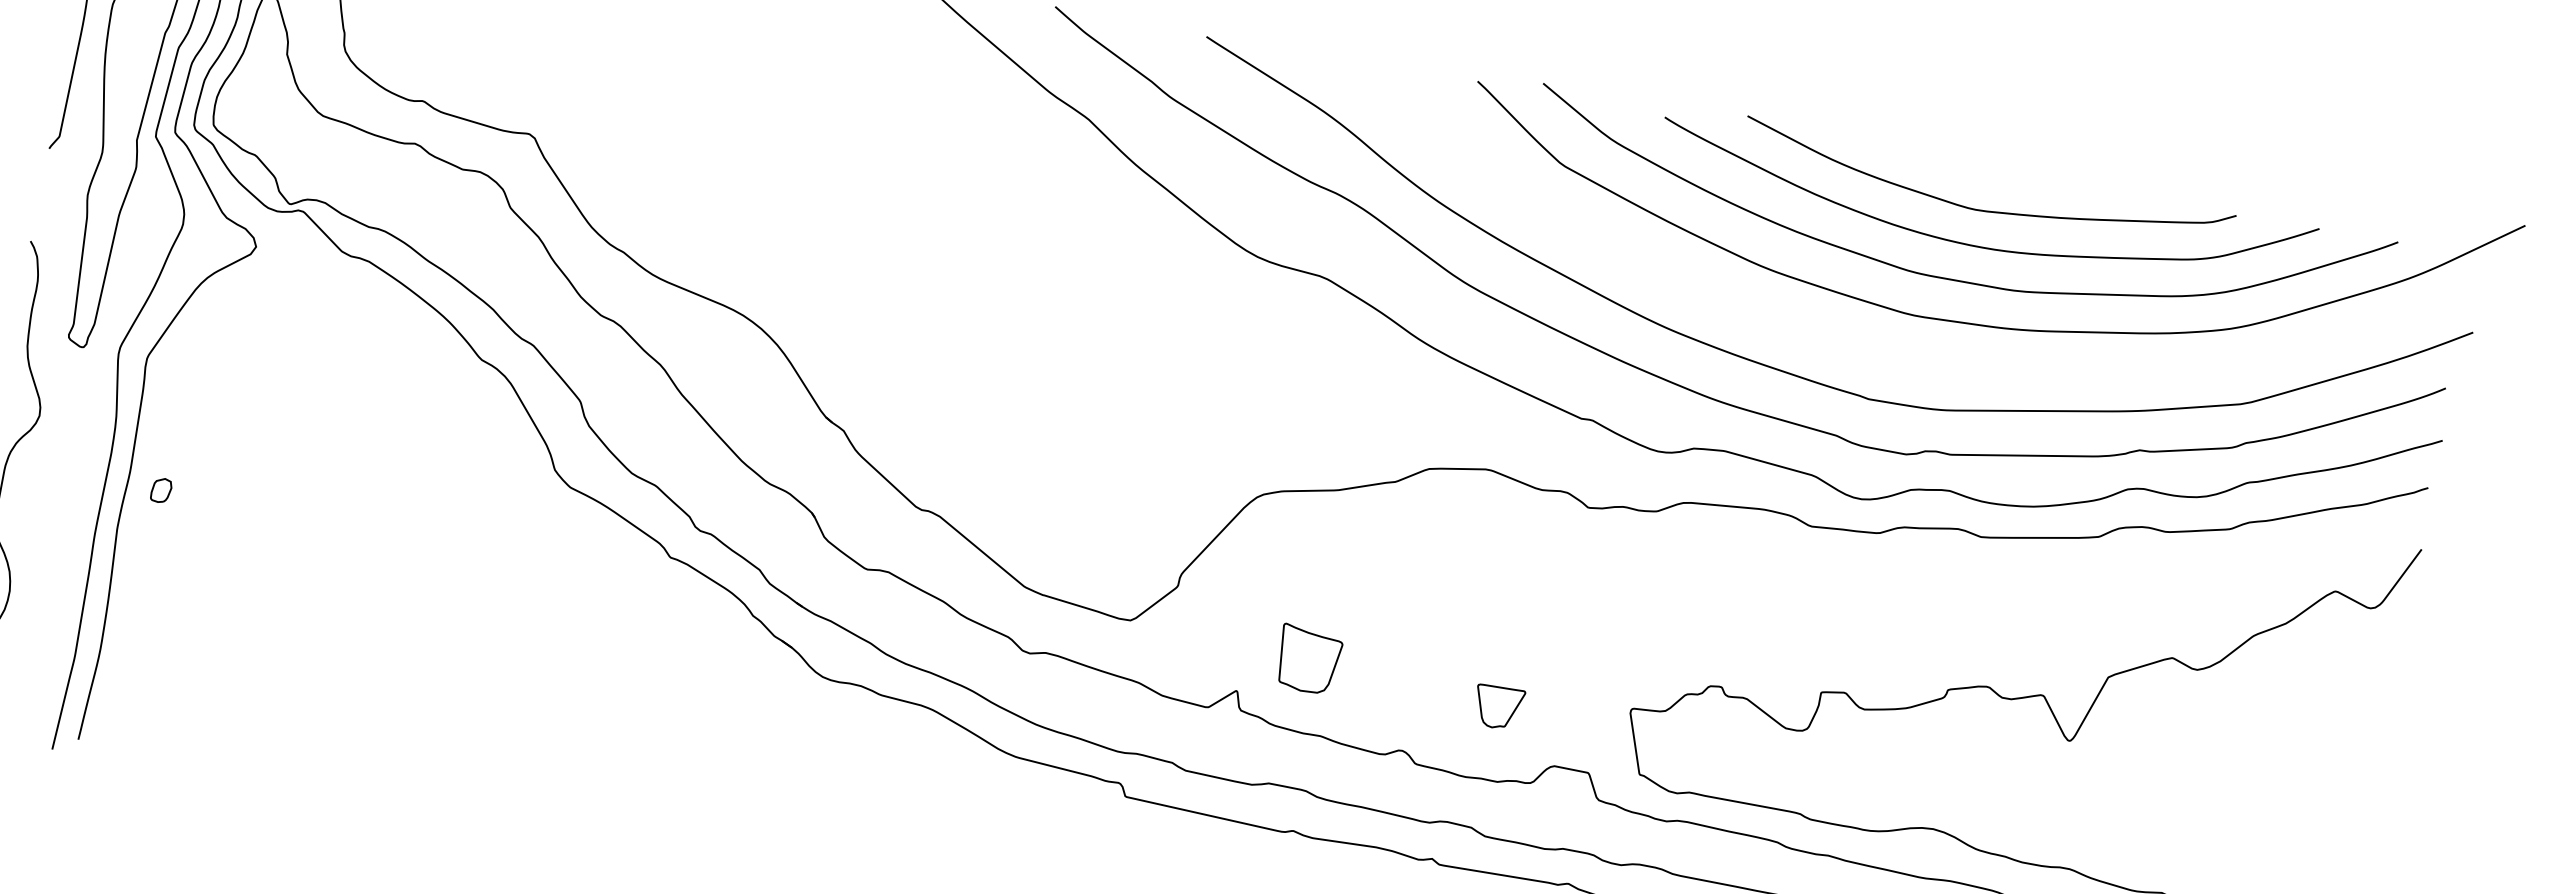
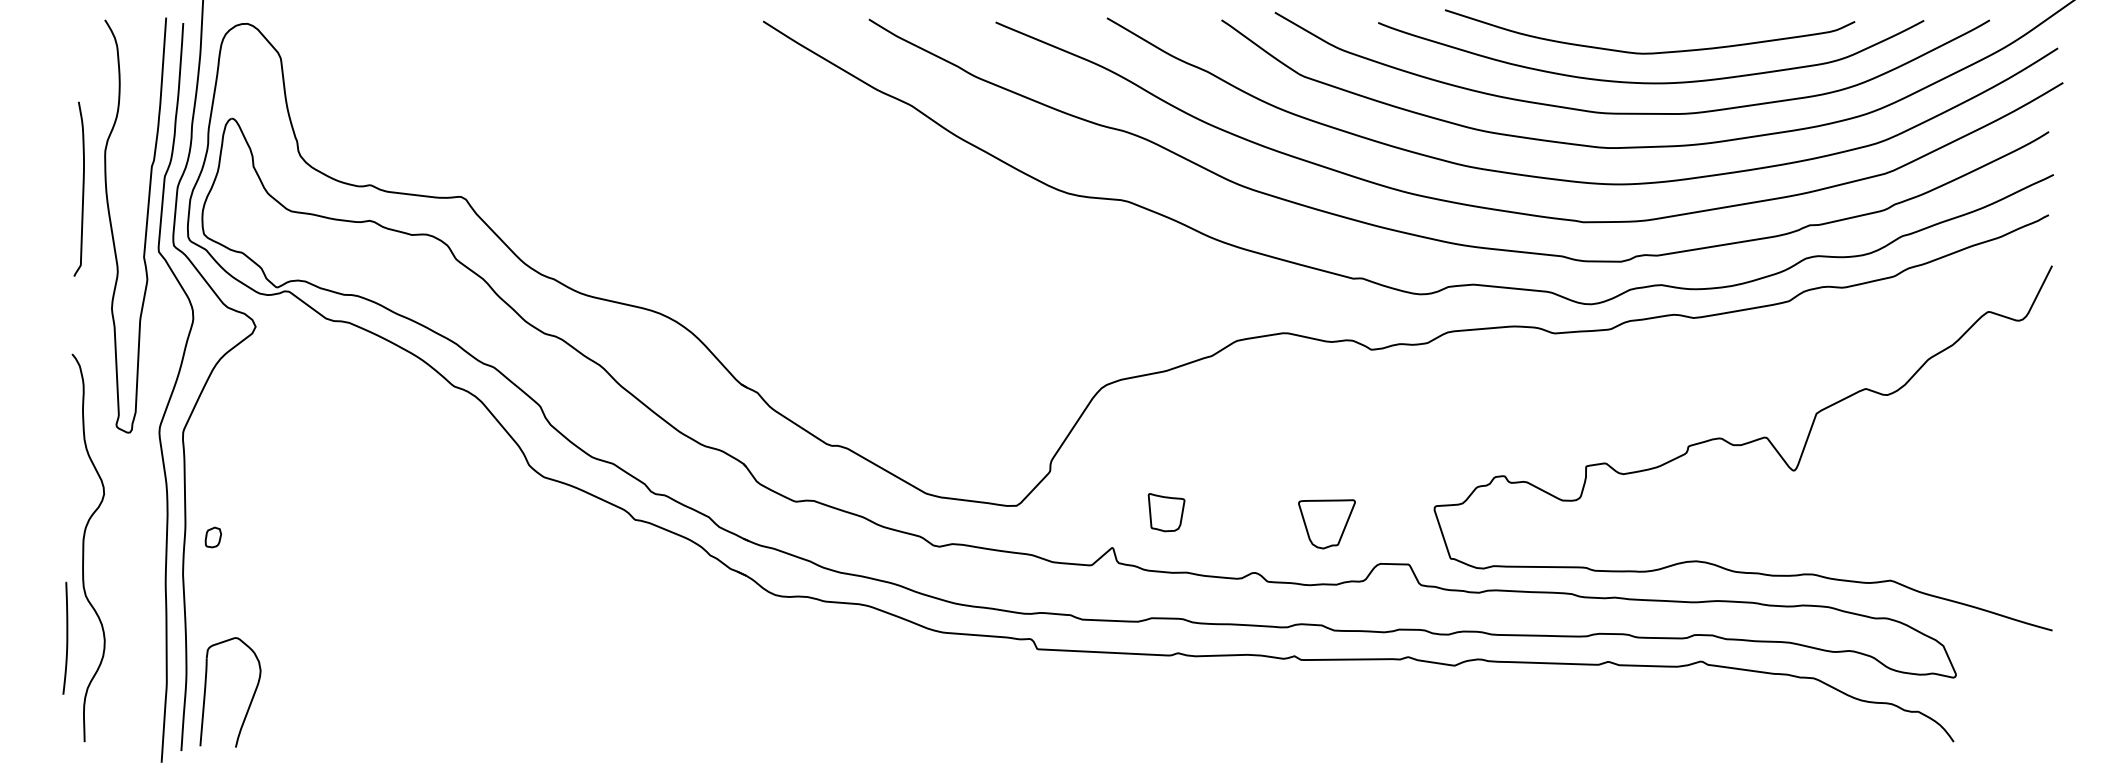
curve: (1868, 347) -> (1575, 180), added
part: (1308, 659) -> (1166, 512), size x0.71
part: (173, 691) -> (251, 698), added
part: (1497, 707) -> (1326, 524), size x1.43

